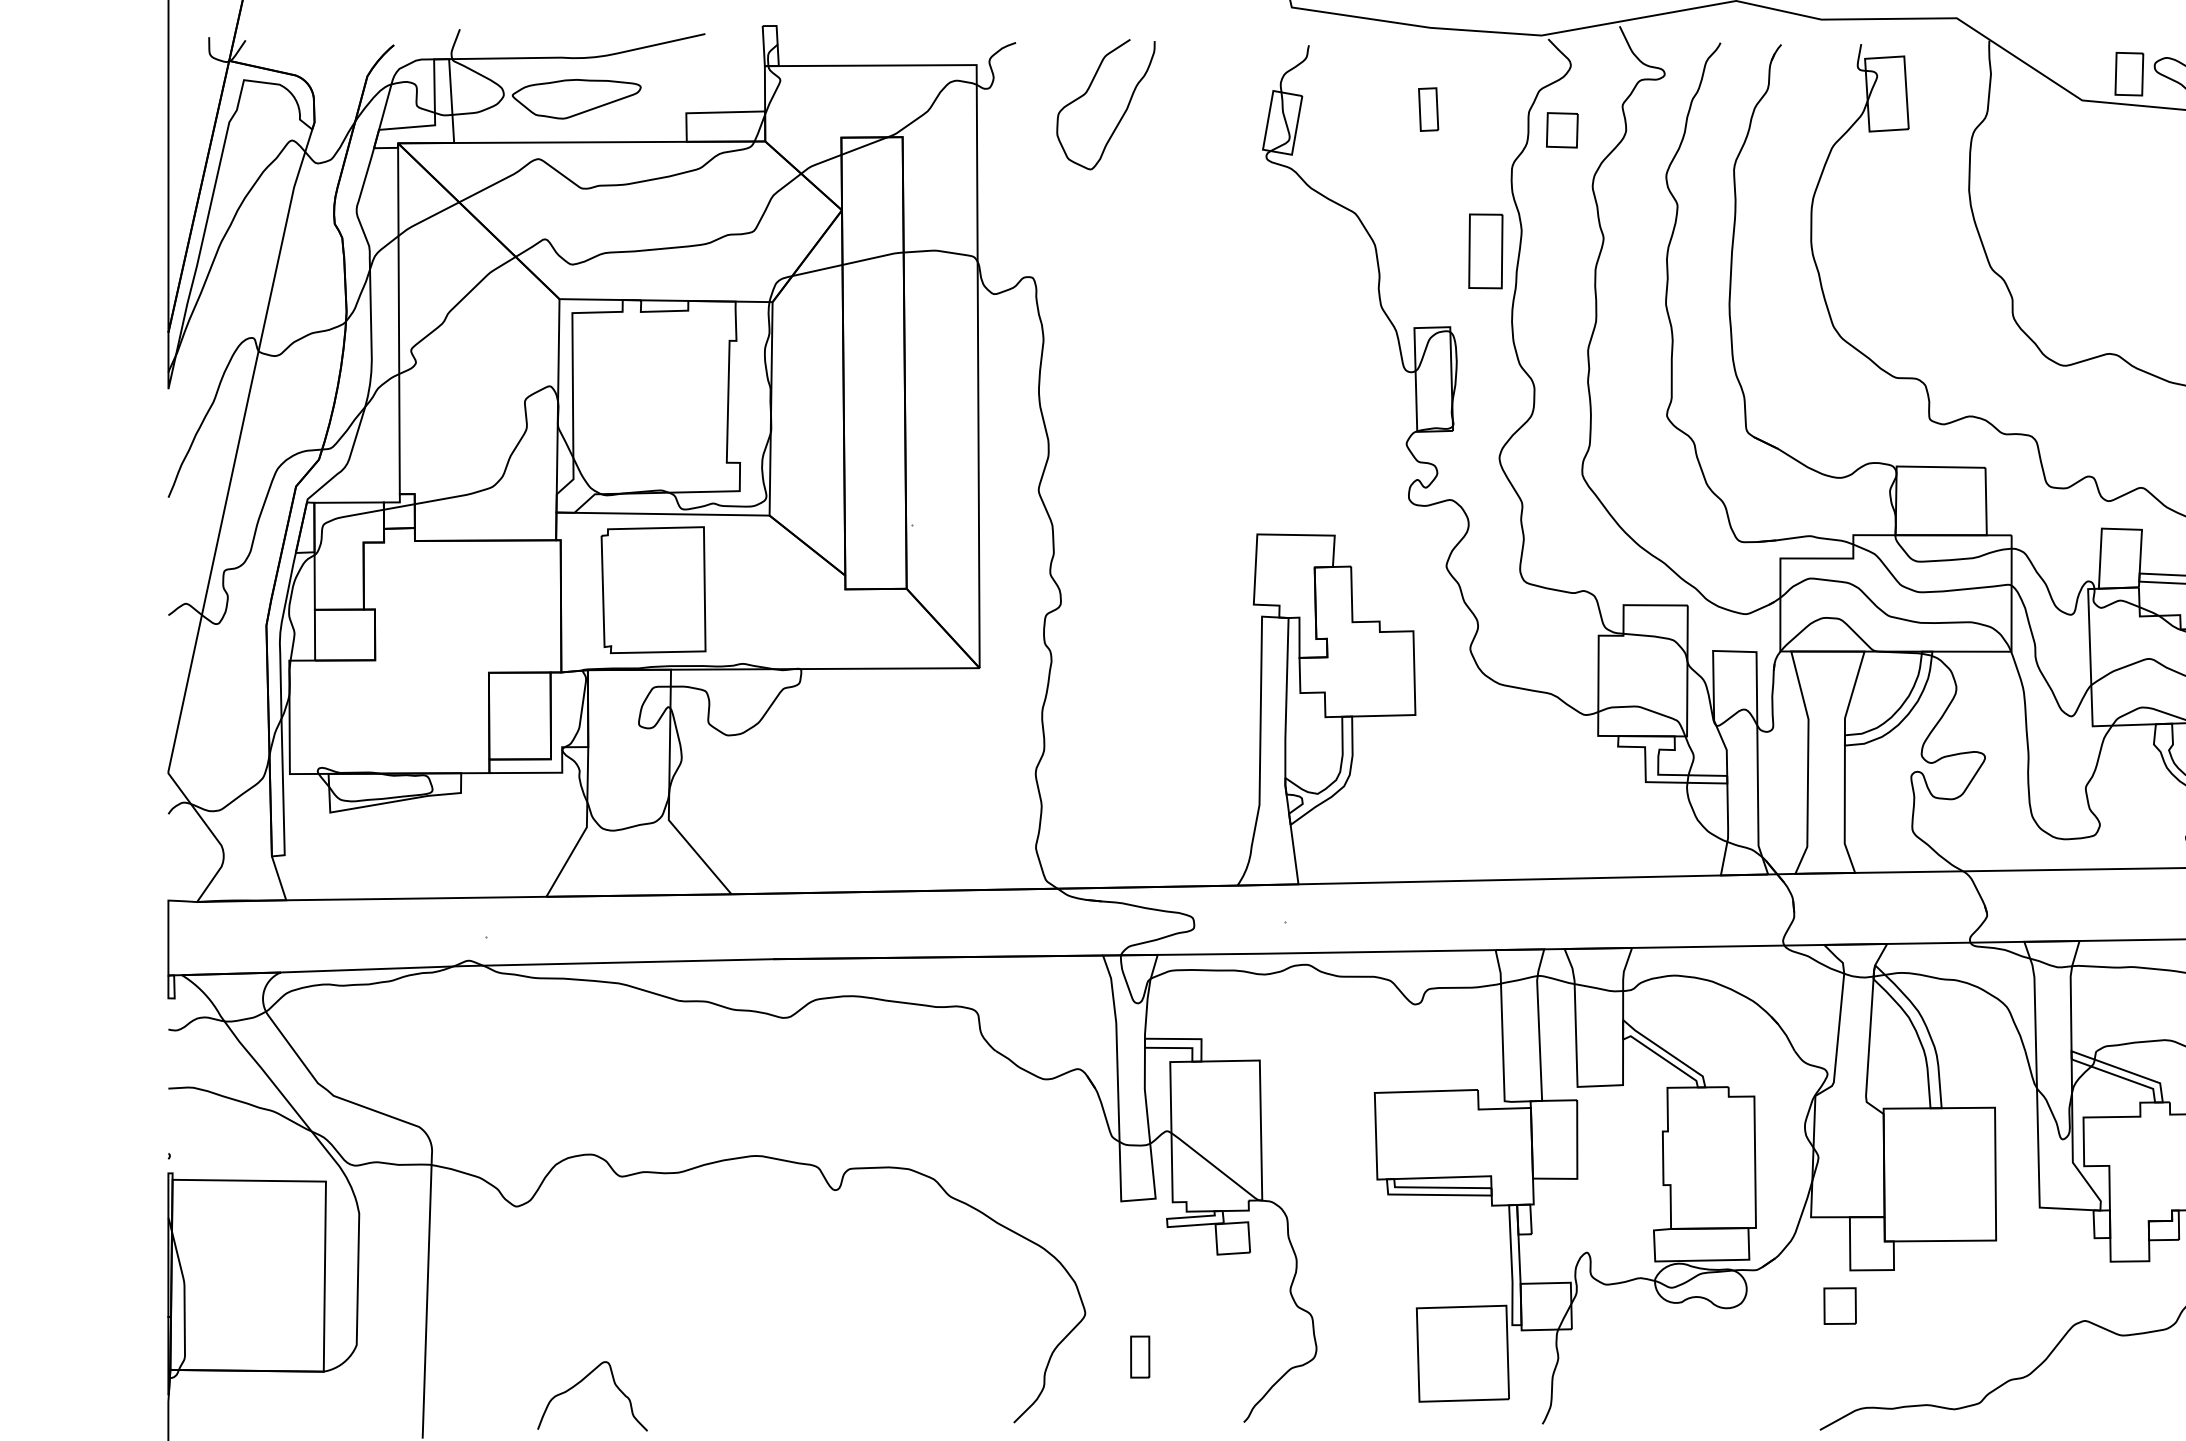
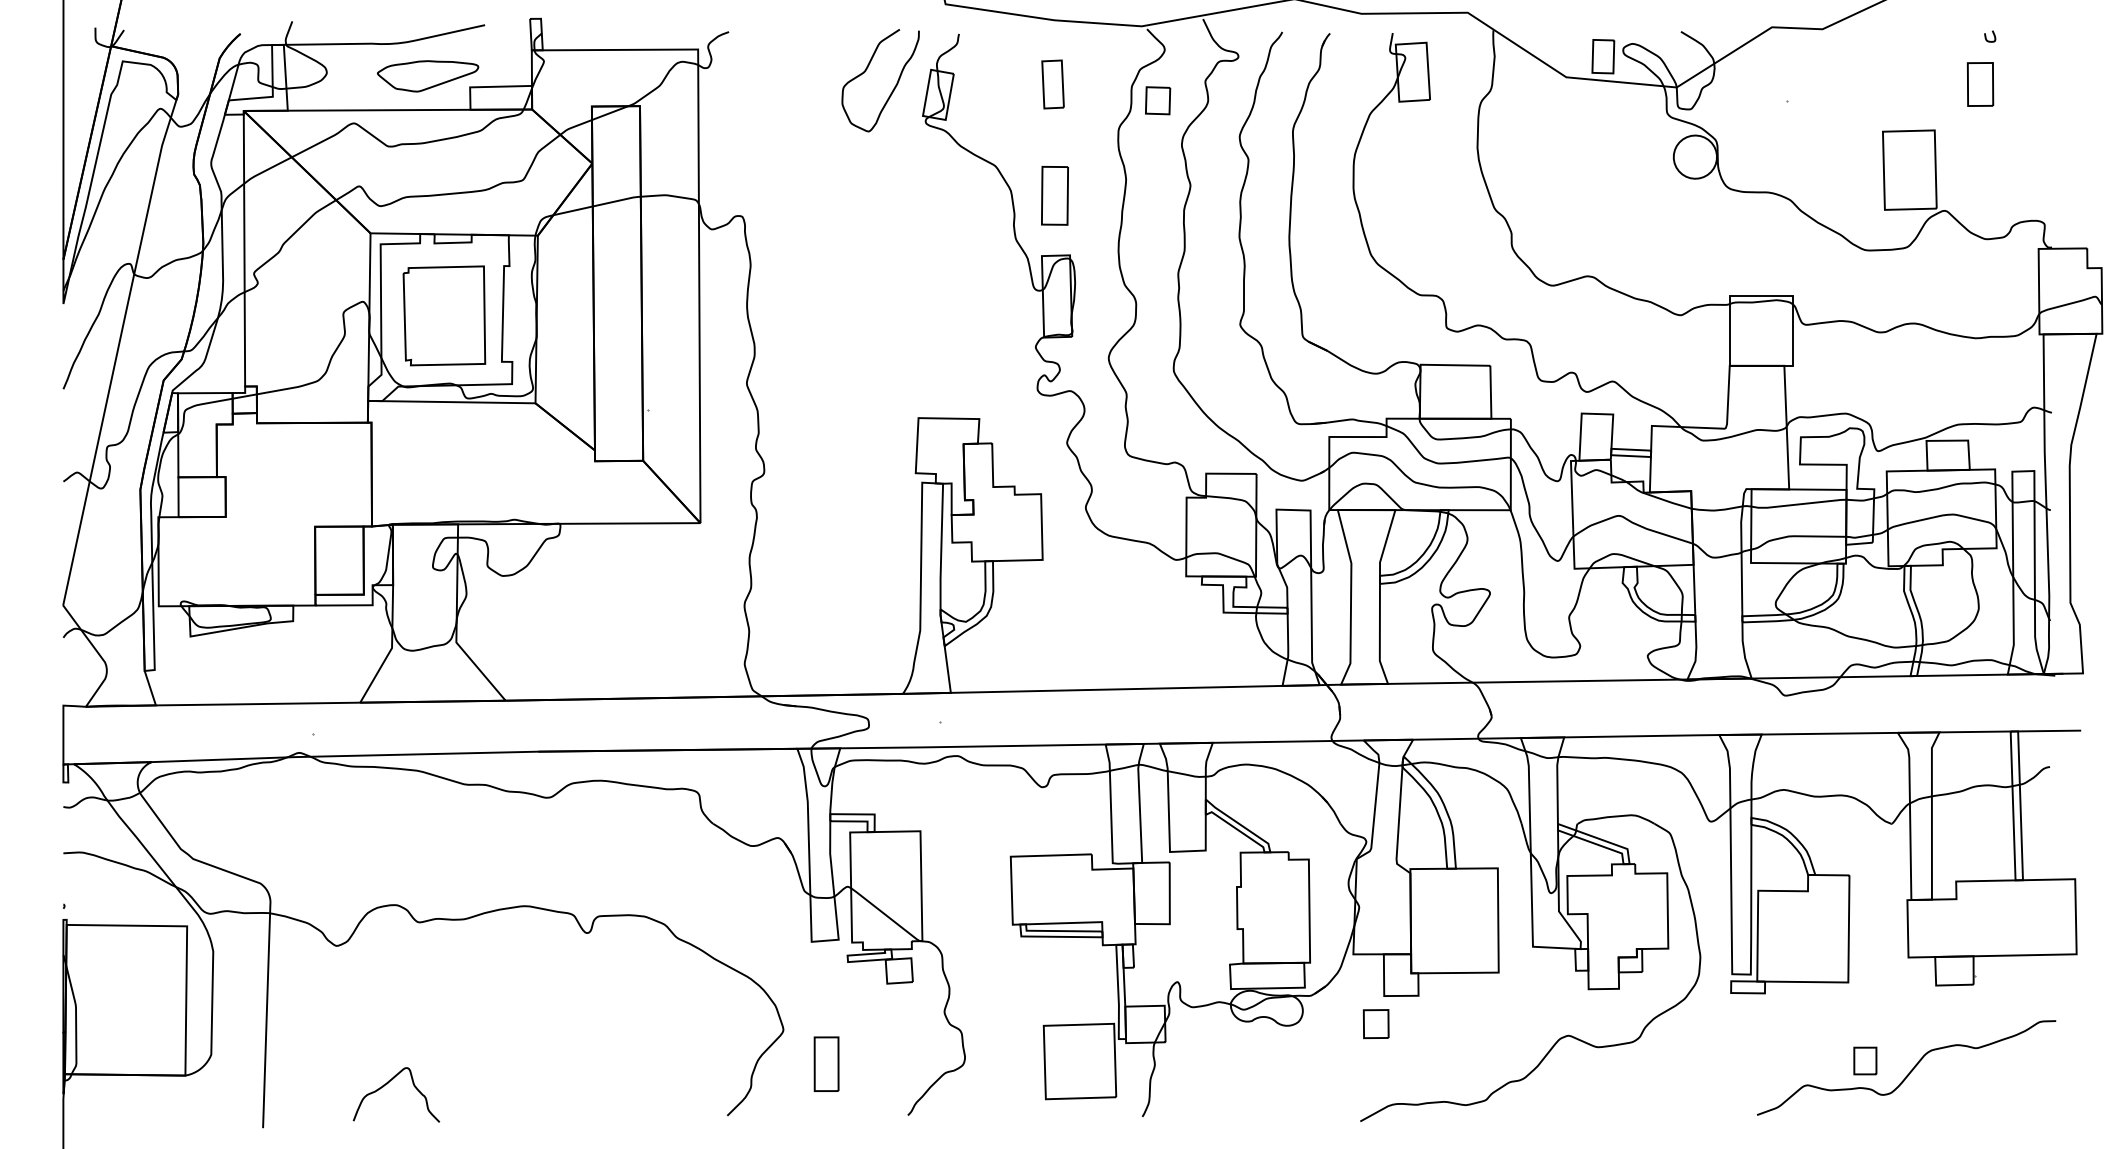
part: (577, 99) -> (428, 76), moved
part: (1427, 109) -> (1052, 84), size x1.43
curve: (1123, 112) -> (894, 86), moved
part: (1485, 250) -> (1054, 195), moved
part: (653, 589) -> (444, 315), moved
part: (1140, 1356) -> (826, 1063), size x1.67

